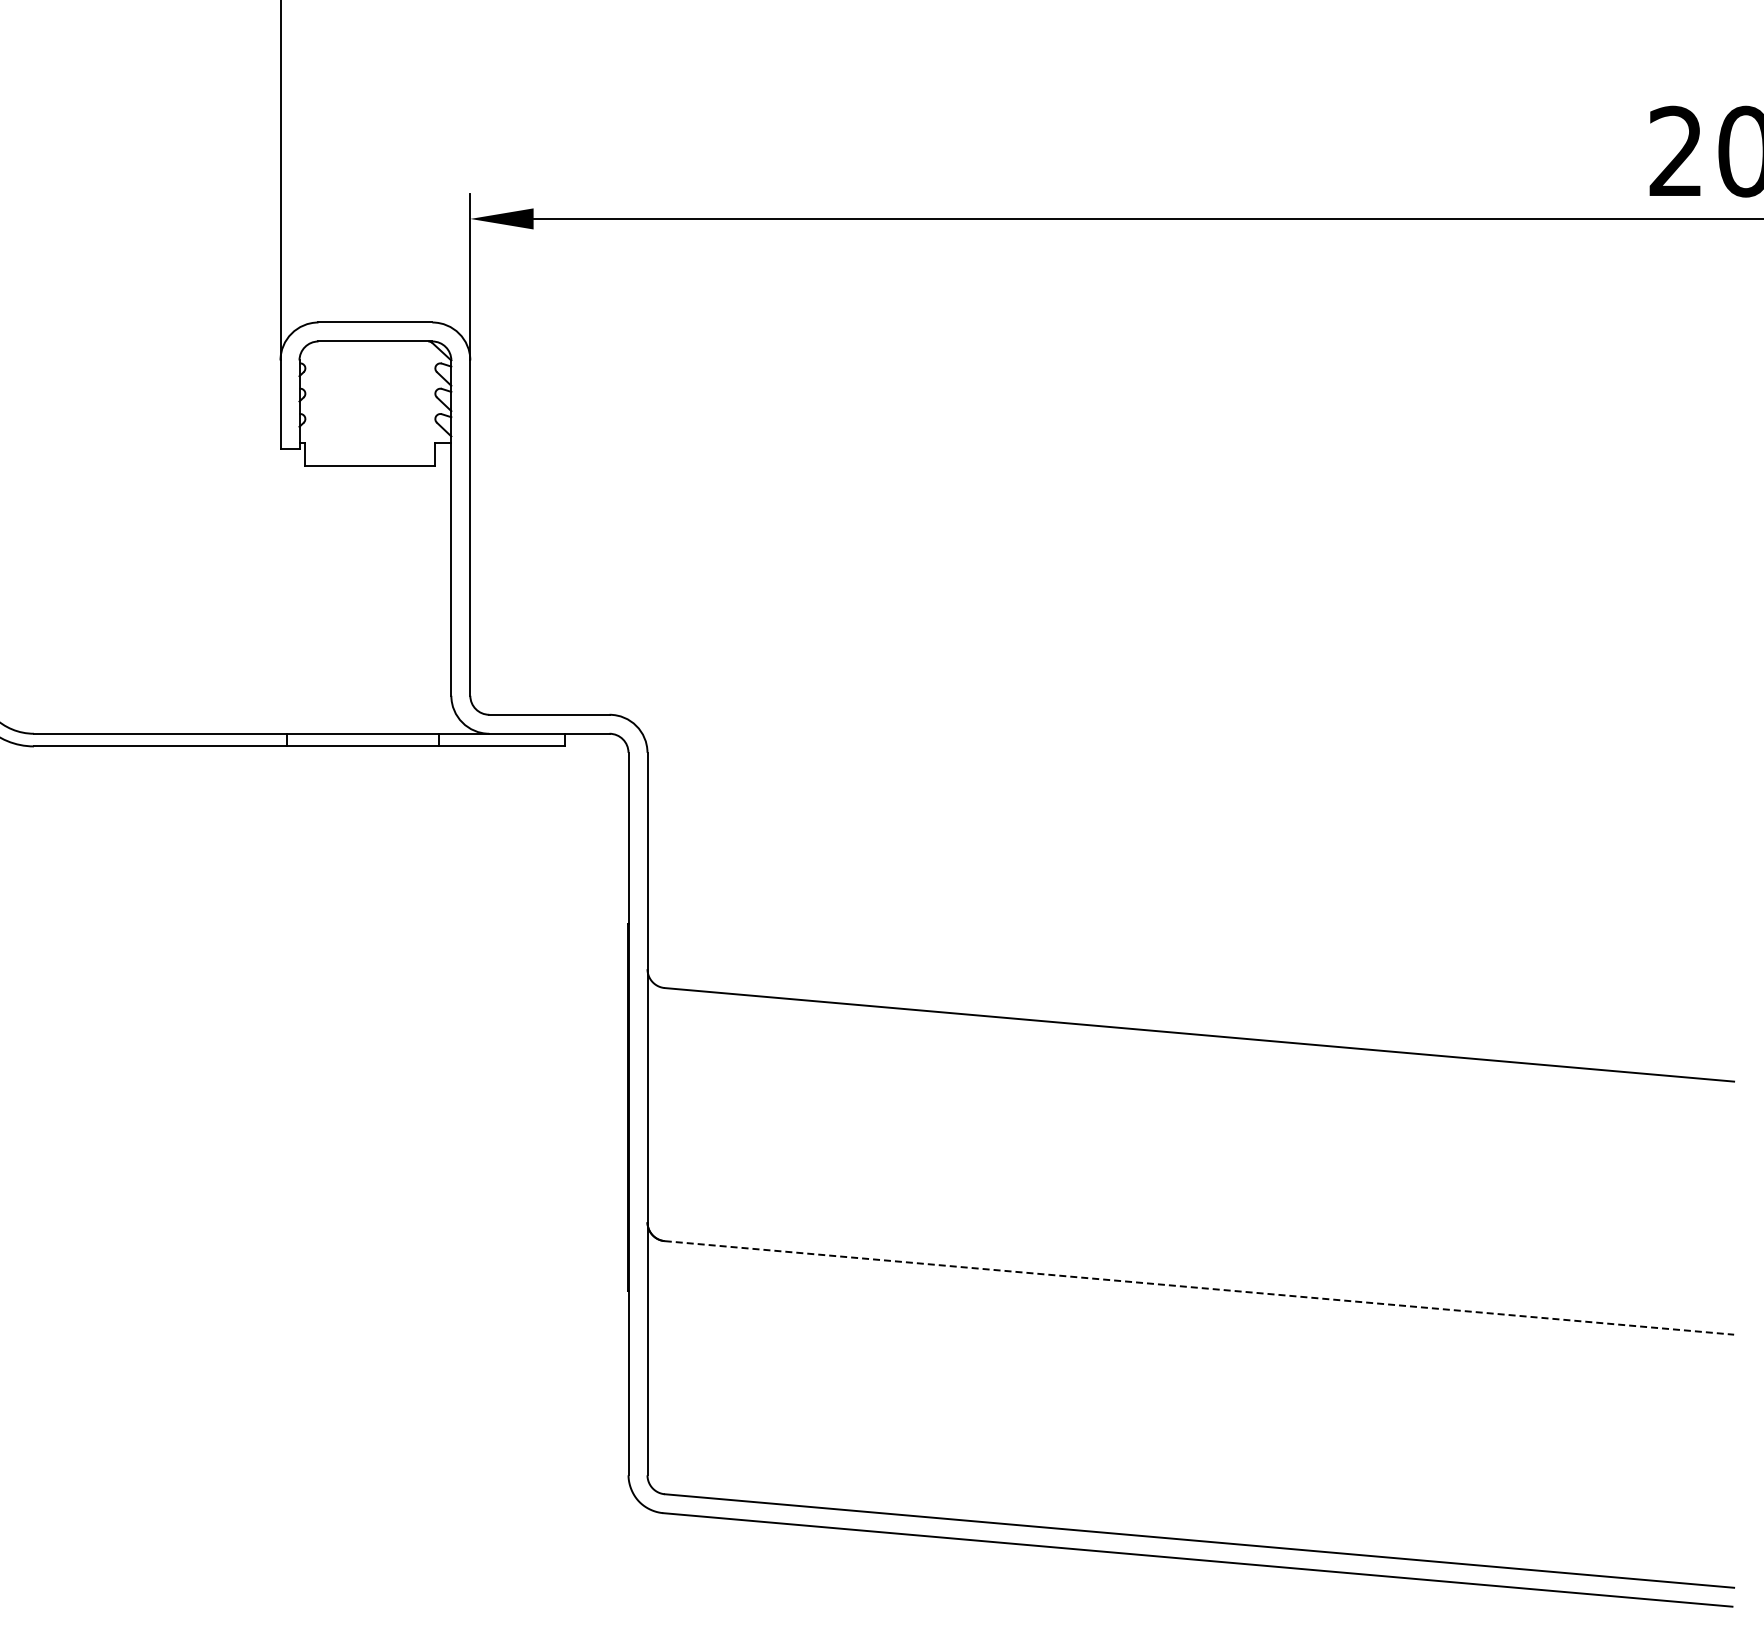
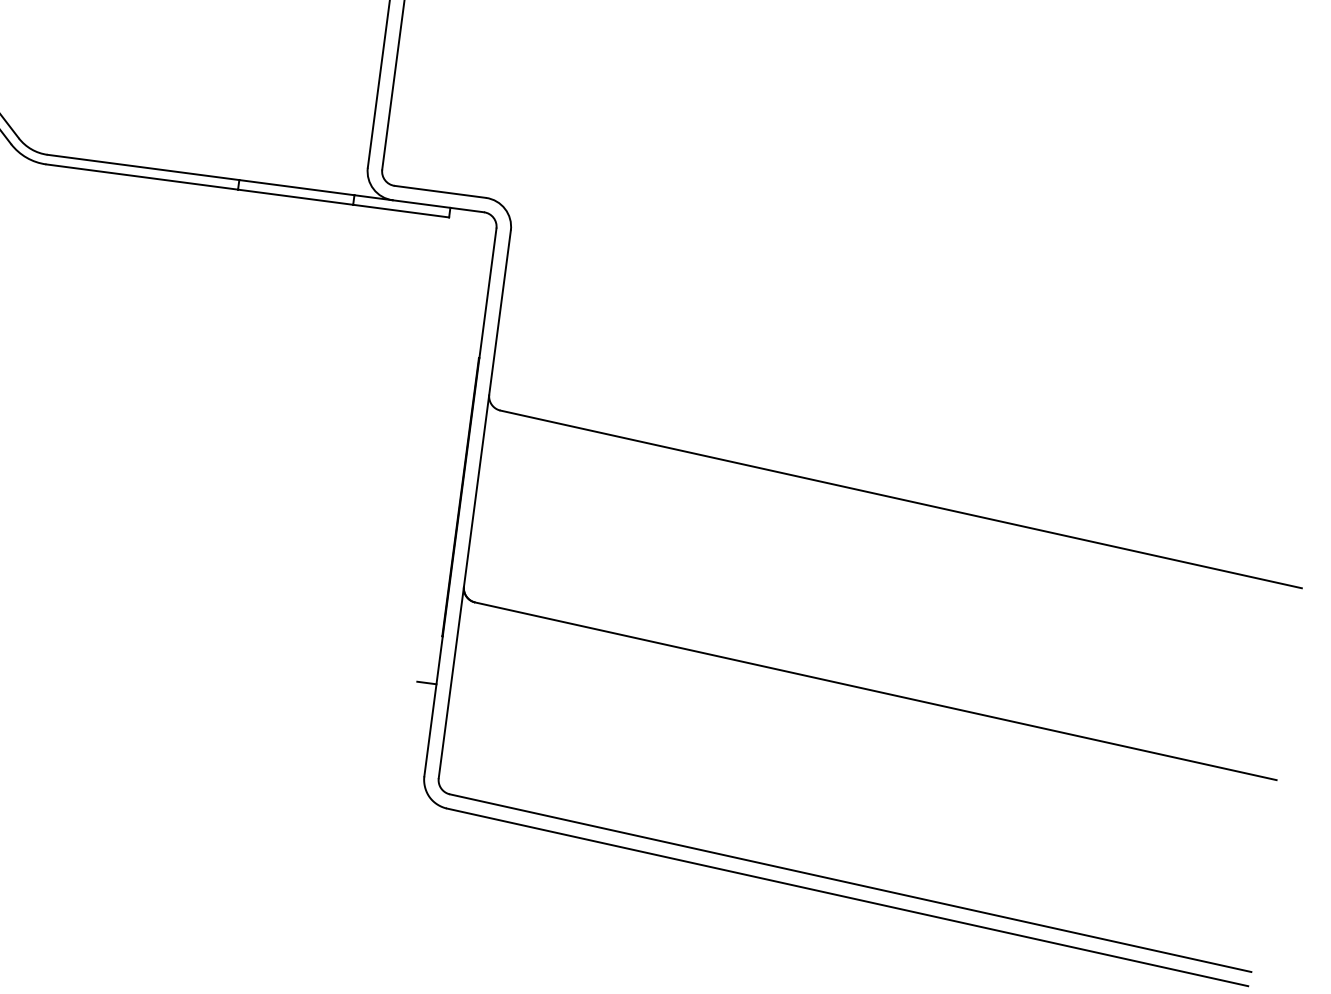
line: (1199, 1287) -> (876, 690), dashed -> solid
line: (615, 1353) -> (426, 682), added

